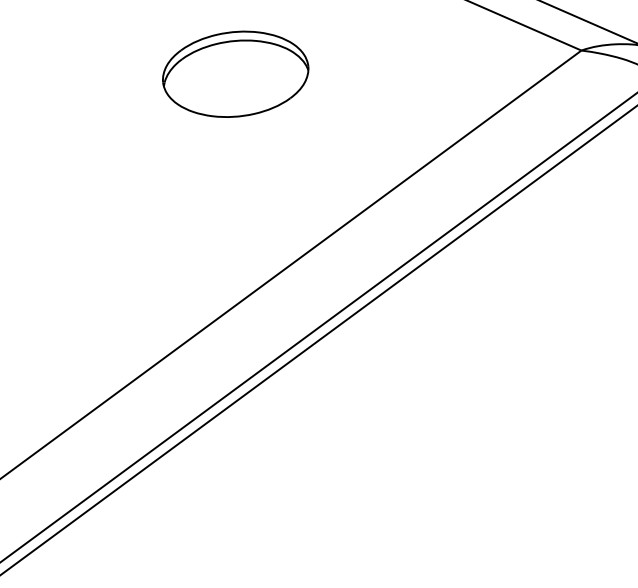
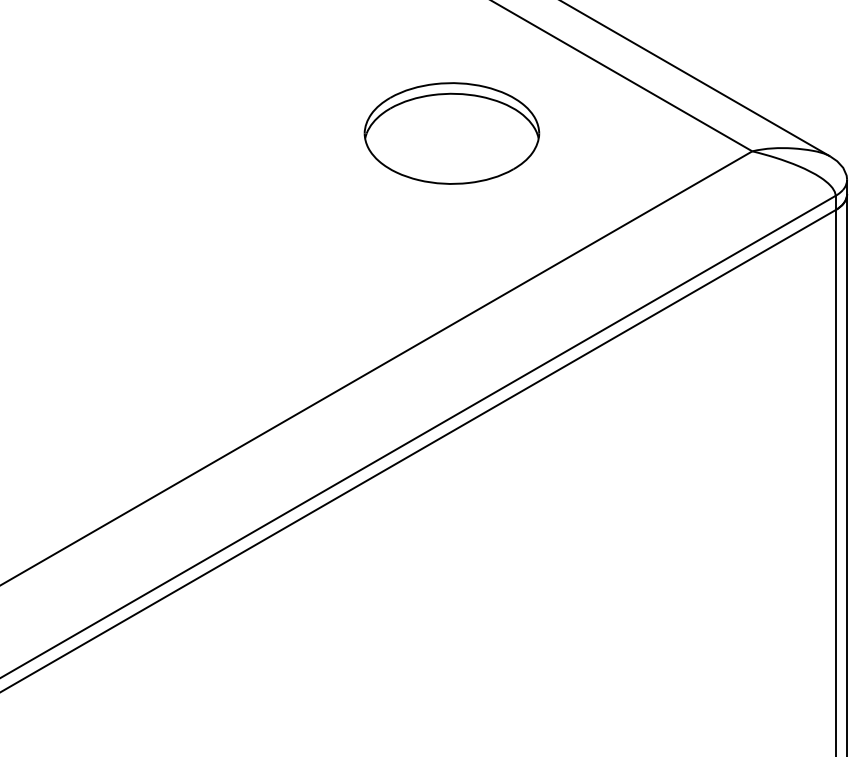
part: (235, 74) -> (451, 133), moved

